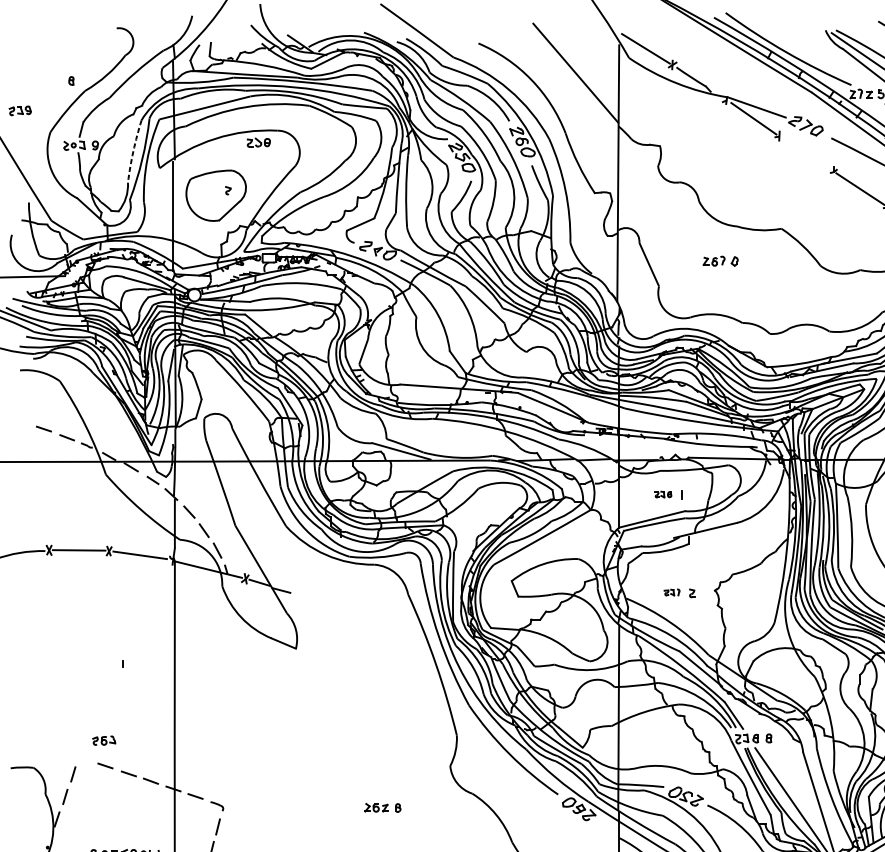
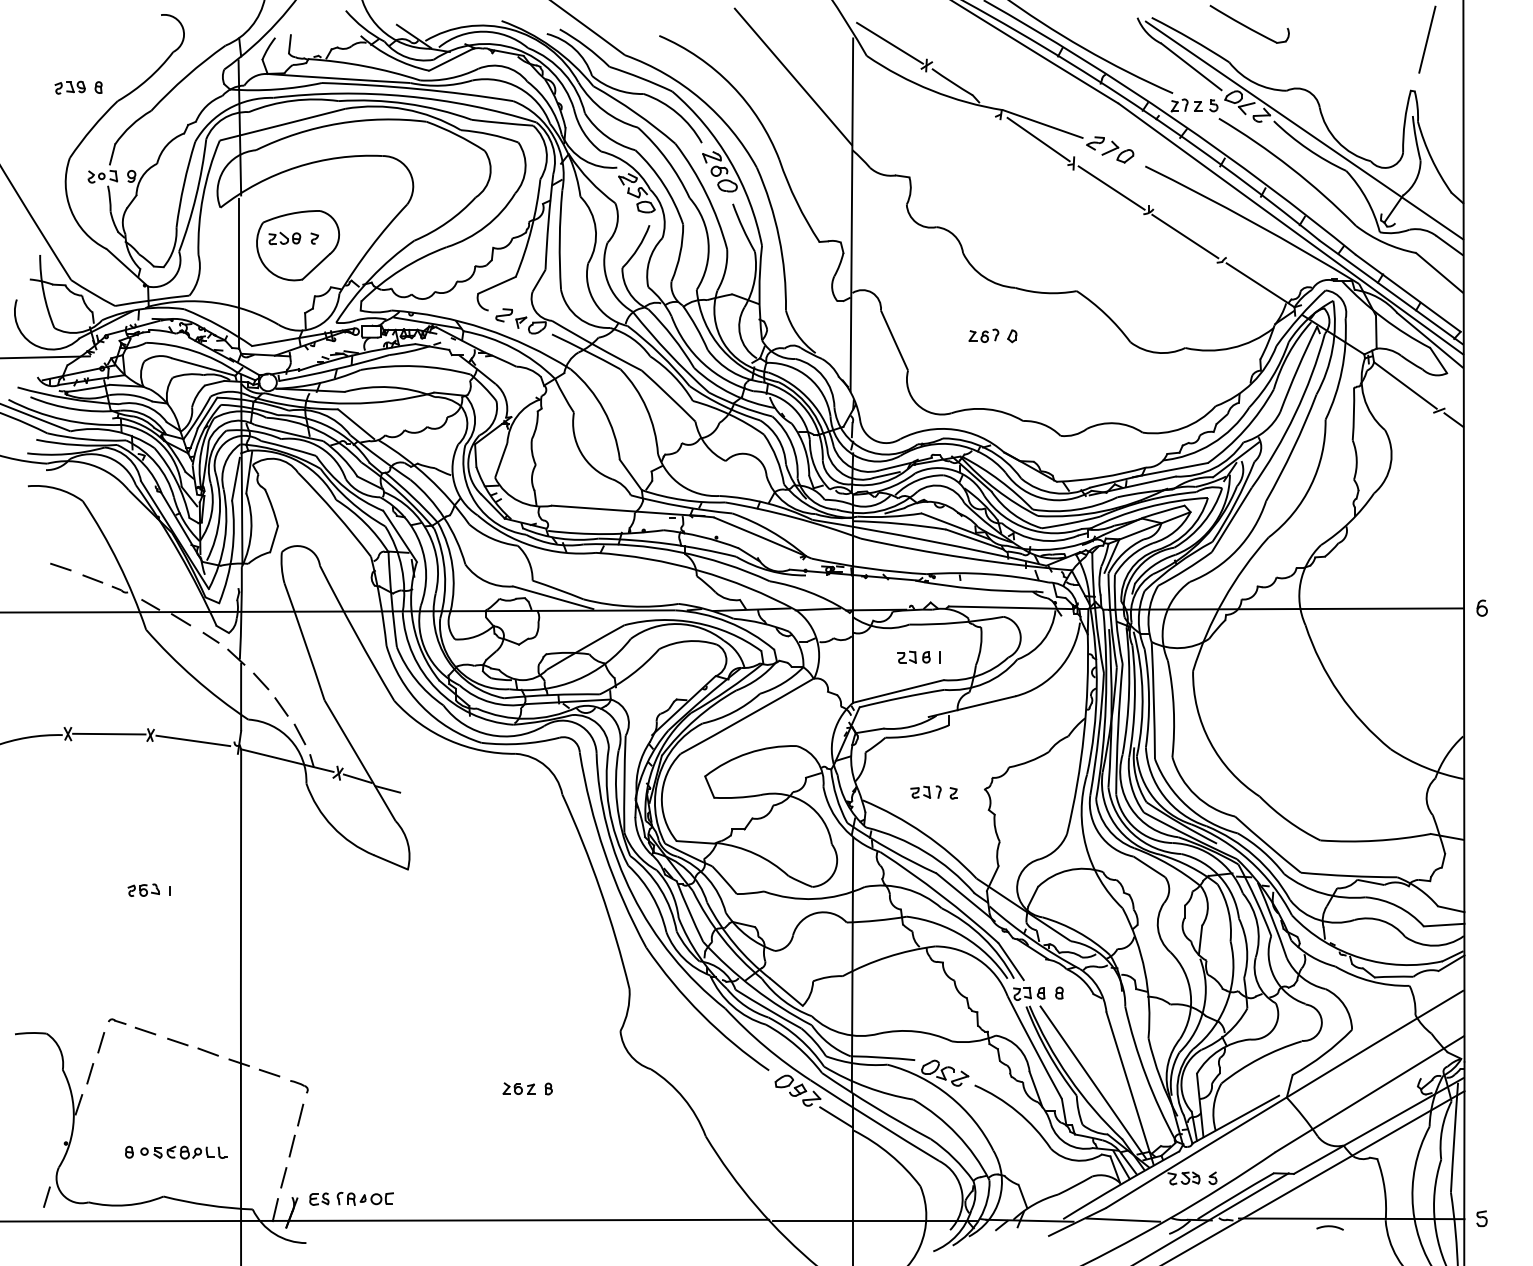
part: (19, 110) -> (69, 87), moved
part: (258, 142) -> (284, 238), moved
arc: (133, 151) -> (184, 184), dashed -> solid
line: (806, 153) -> (1111, 187), added
part: (663, 494) -> (913, 656), size x1.43
part: (671, 592) -> (925, 791), size x1.43
part: (103, 740) -> (143, 889), moved
part: (85, 759) -> (117, 1021), added
line: (607, 828) -> (836, 1117), added

